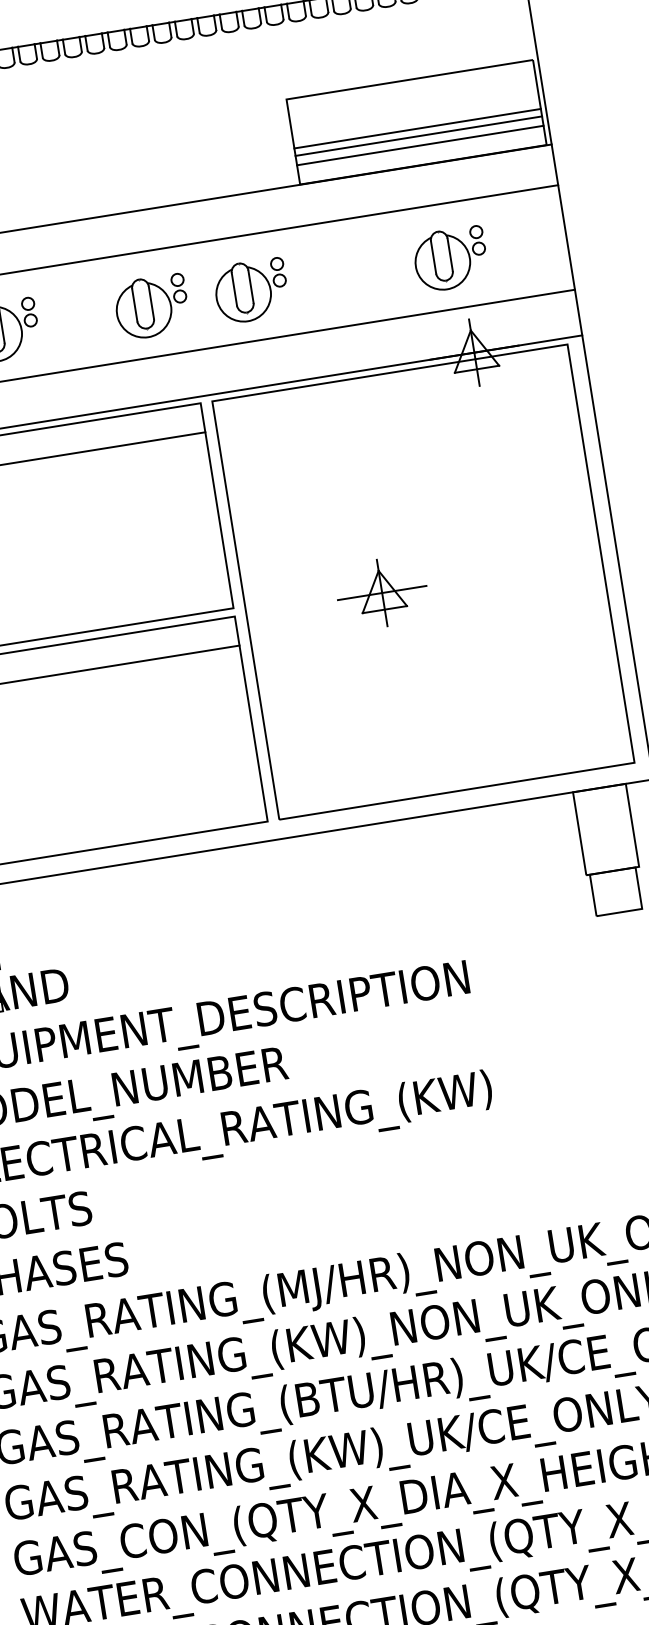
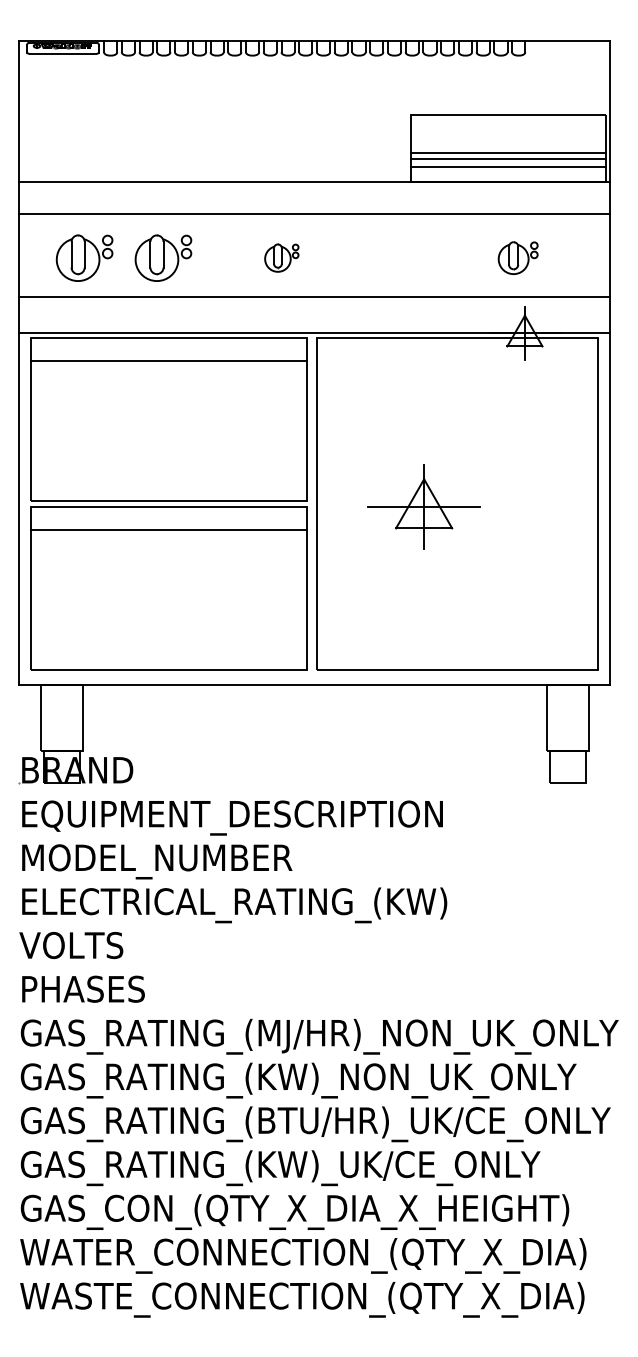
part: (449, 258) -> (517, 257), size x0.7
part: (251, 290) -> (360, 257), removed
part: (151, 306) -> (281, 257), size x0.6
part: (381, 593) -> (423, 507), size x1.6

